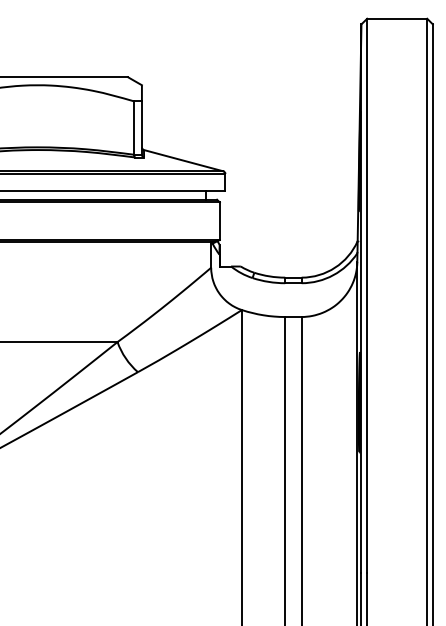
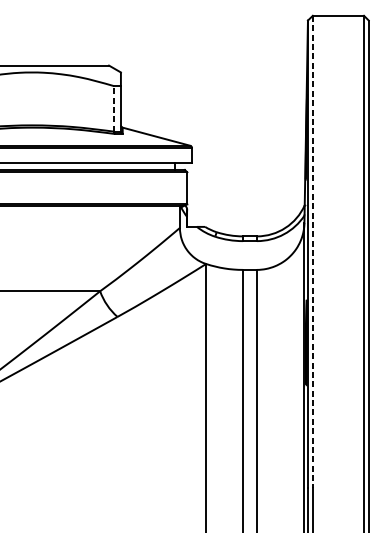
line: (133, 128) -> (113, 109), solid -> dashed
line: (367, 295) -> (313, 251), solid -> dashed

